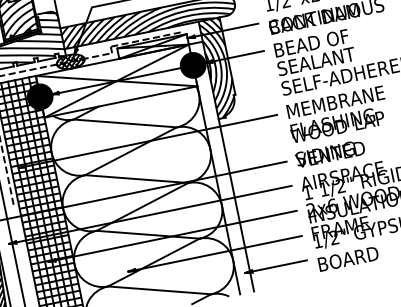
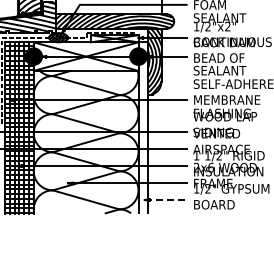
line: (277, 267) -> (166, 200), solid -> dashed

